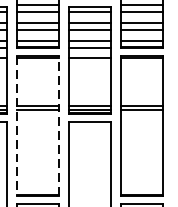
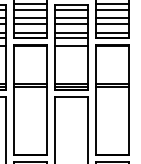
line: (58, 125) -> (46, 99), dashed -> solid
line: (16, 126) -> (13, 100), dashed -> solid

